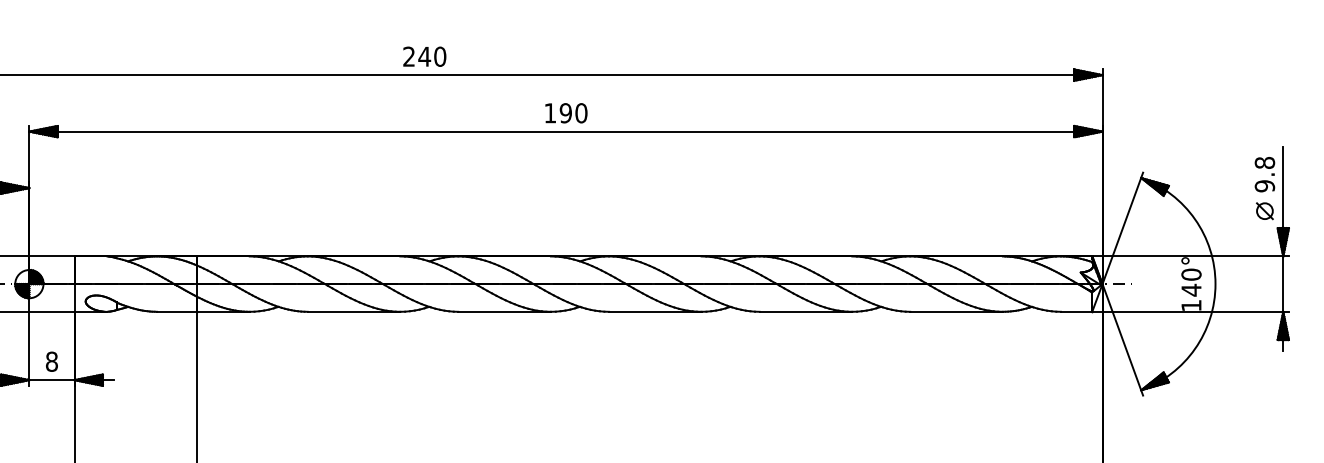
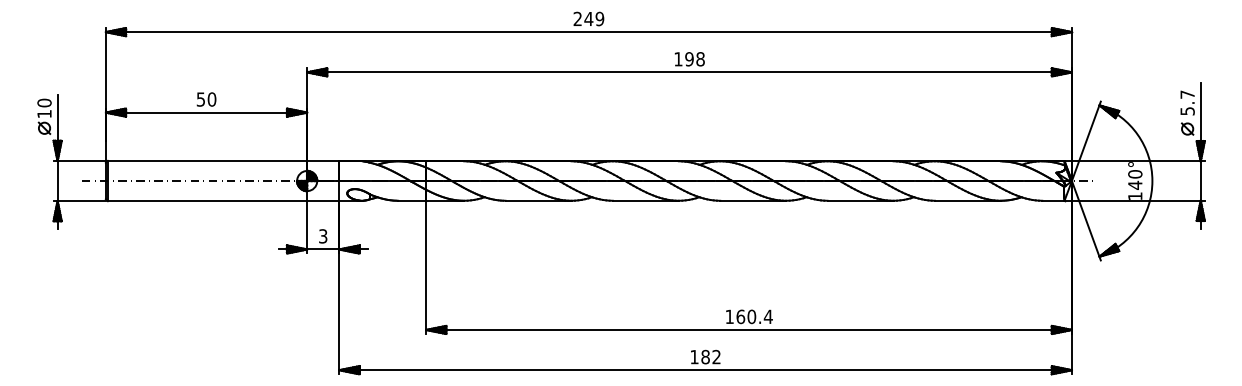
text: (439, 57) -> (599, 19), 240 -> 249
text: (581, 113) -> (700, 59), 190 -> 198
text: (1264, 173) -> (1187, 102), 9.8 -> 5.7
text: (52, 361) -> (323, 236), 8 -> 3

